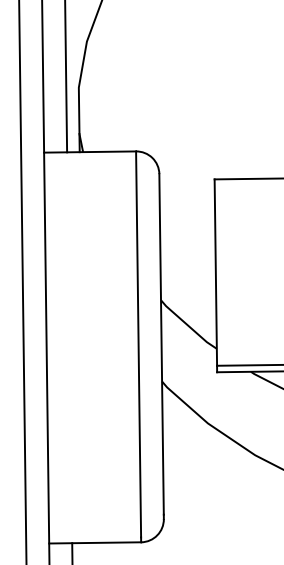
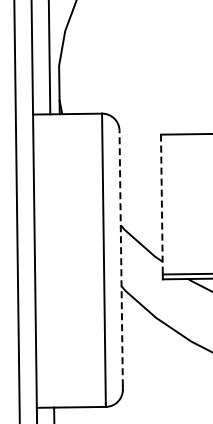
line: (215, 272) -> (161, 204), solid -> dashed
line: (161, 344) -> (121, 258), solid -> dashed

